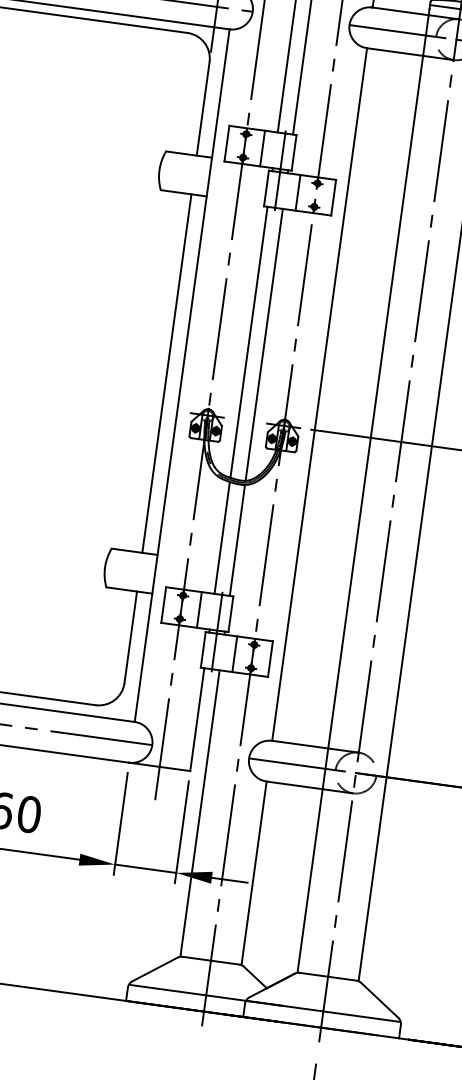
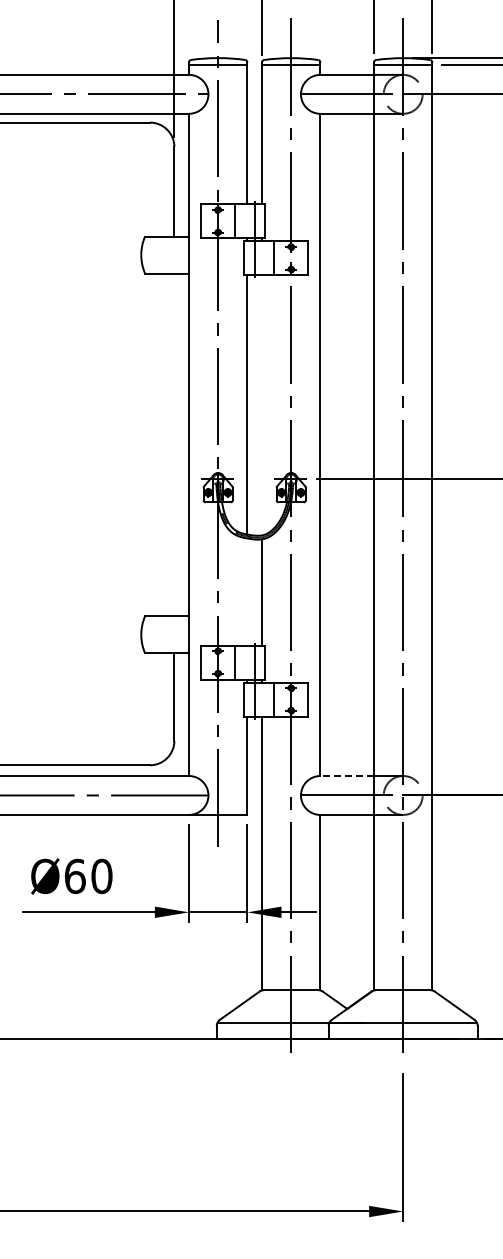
line: (264, 344) -> (262, 405), removed
line: (167, 373) -> (174, 444), removed
line: (222, 537) -> (247, 591), removed
line: (300, 745) -> (347, 776), solid -> dashed

